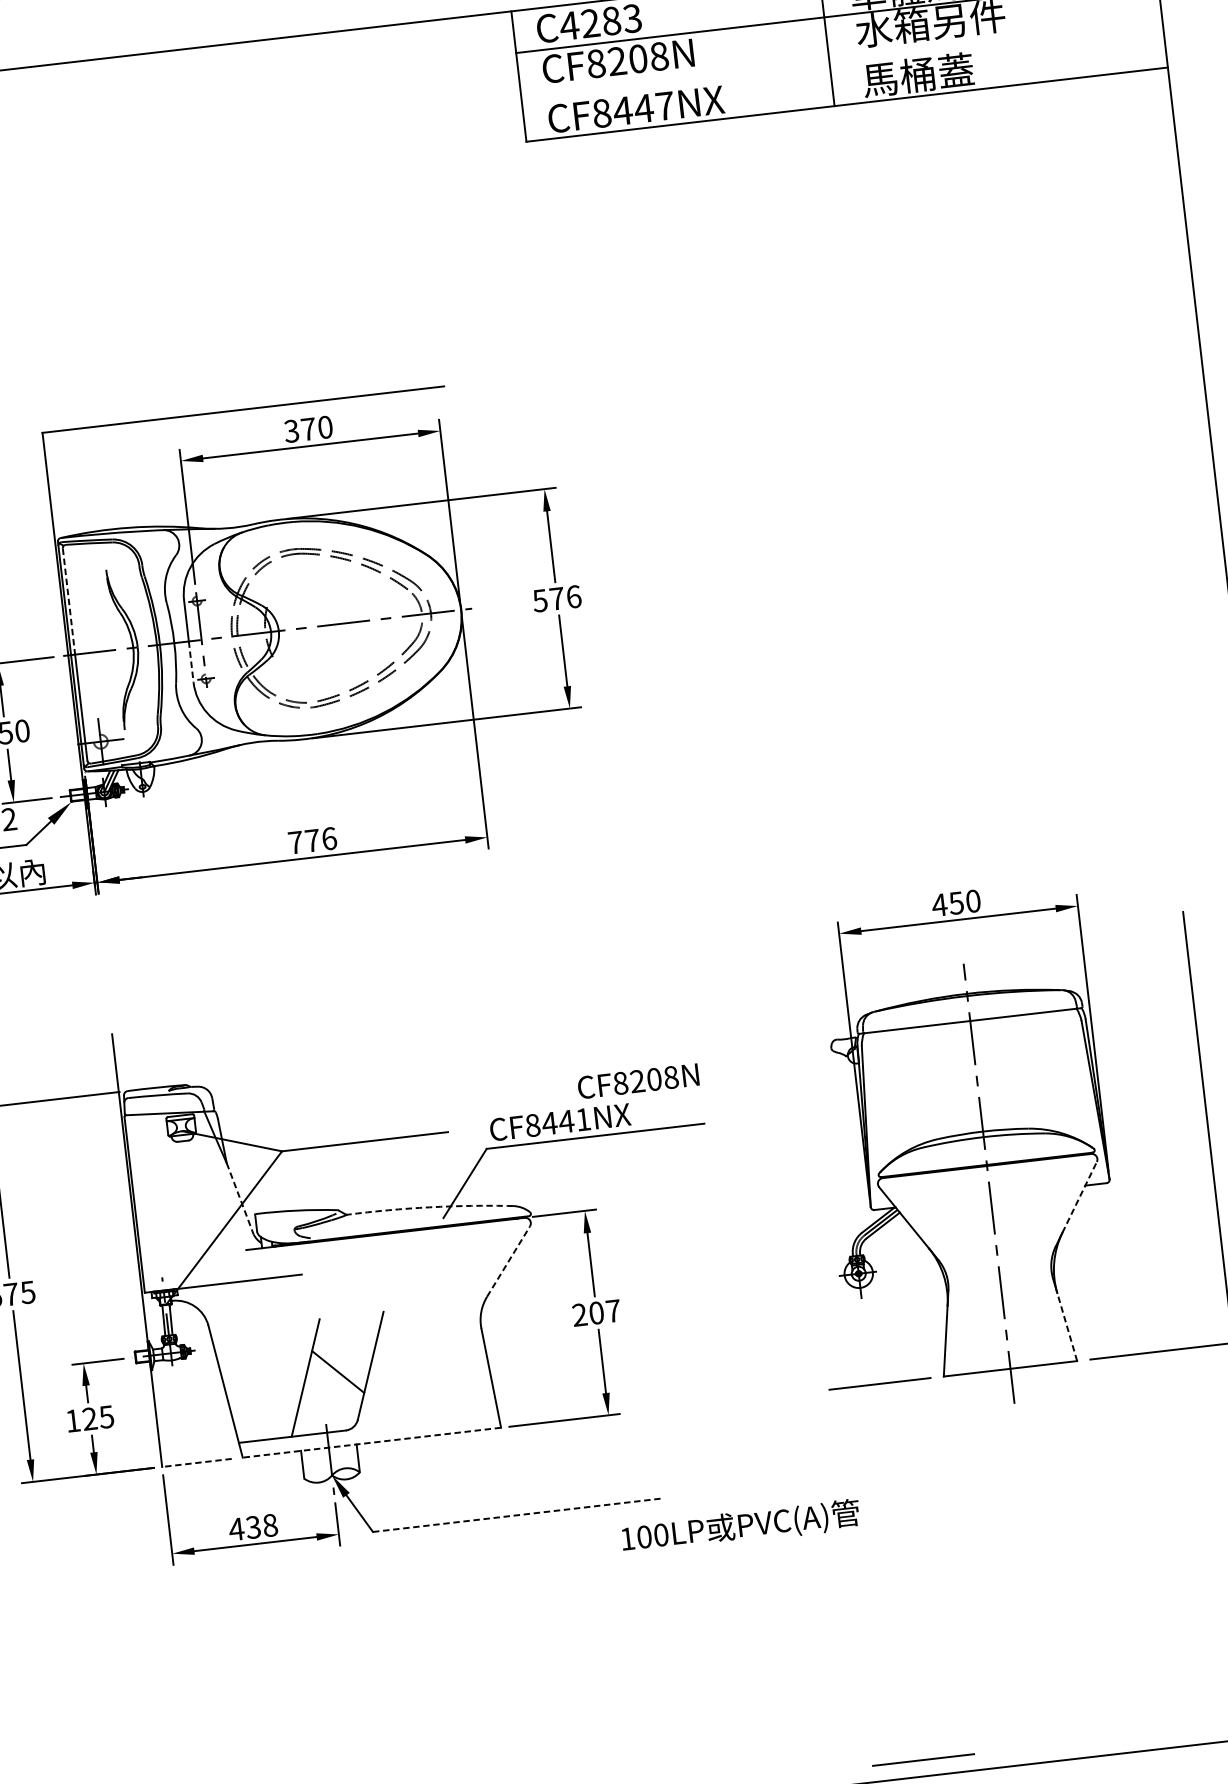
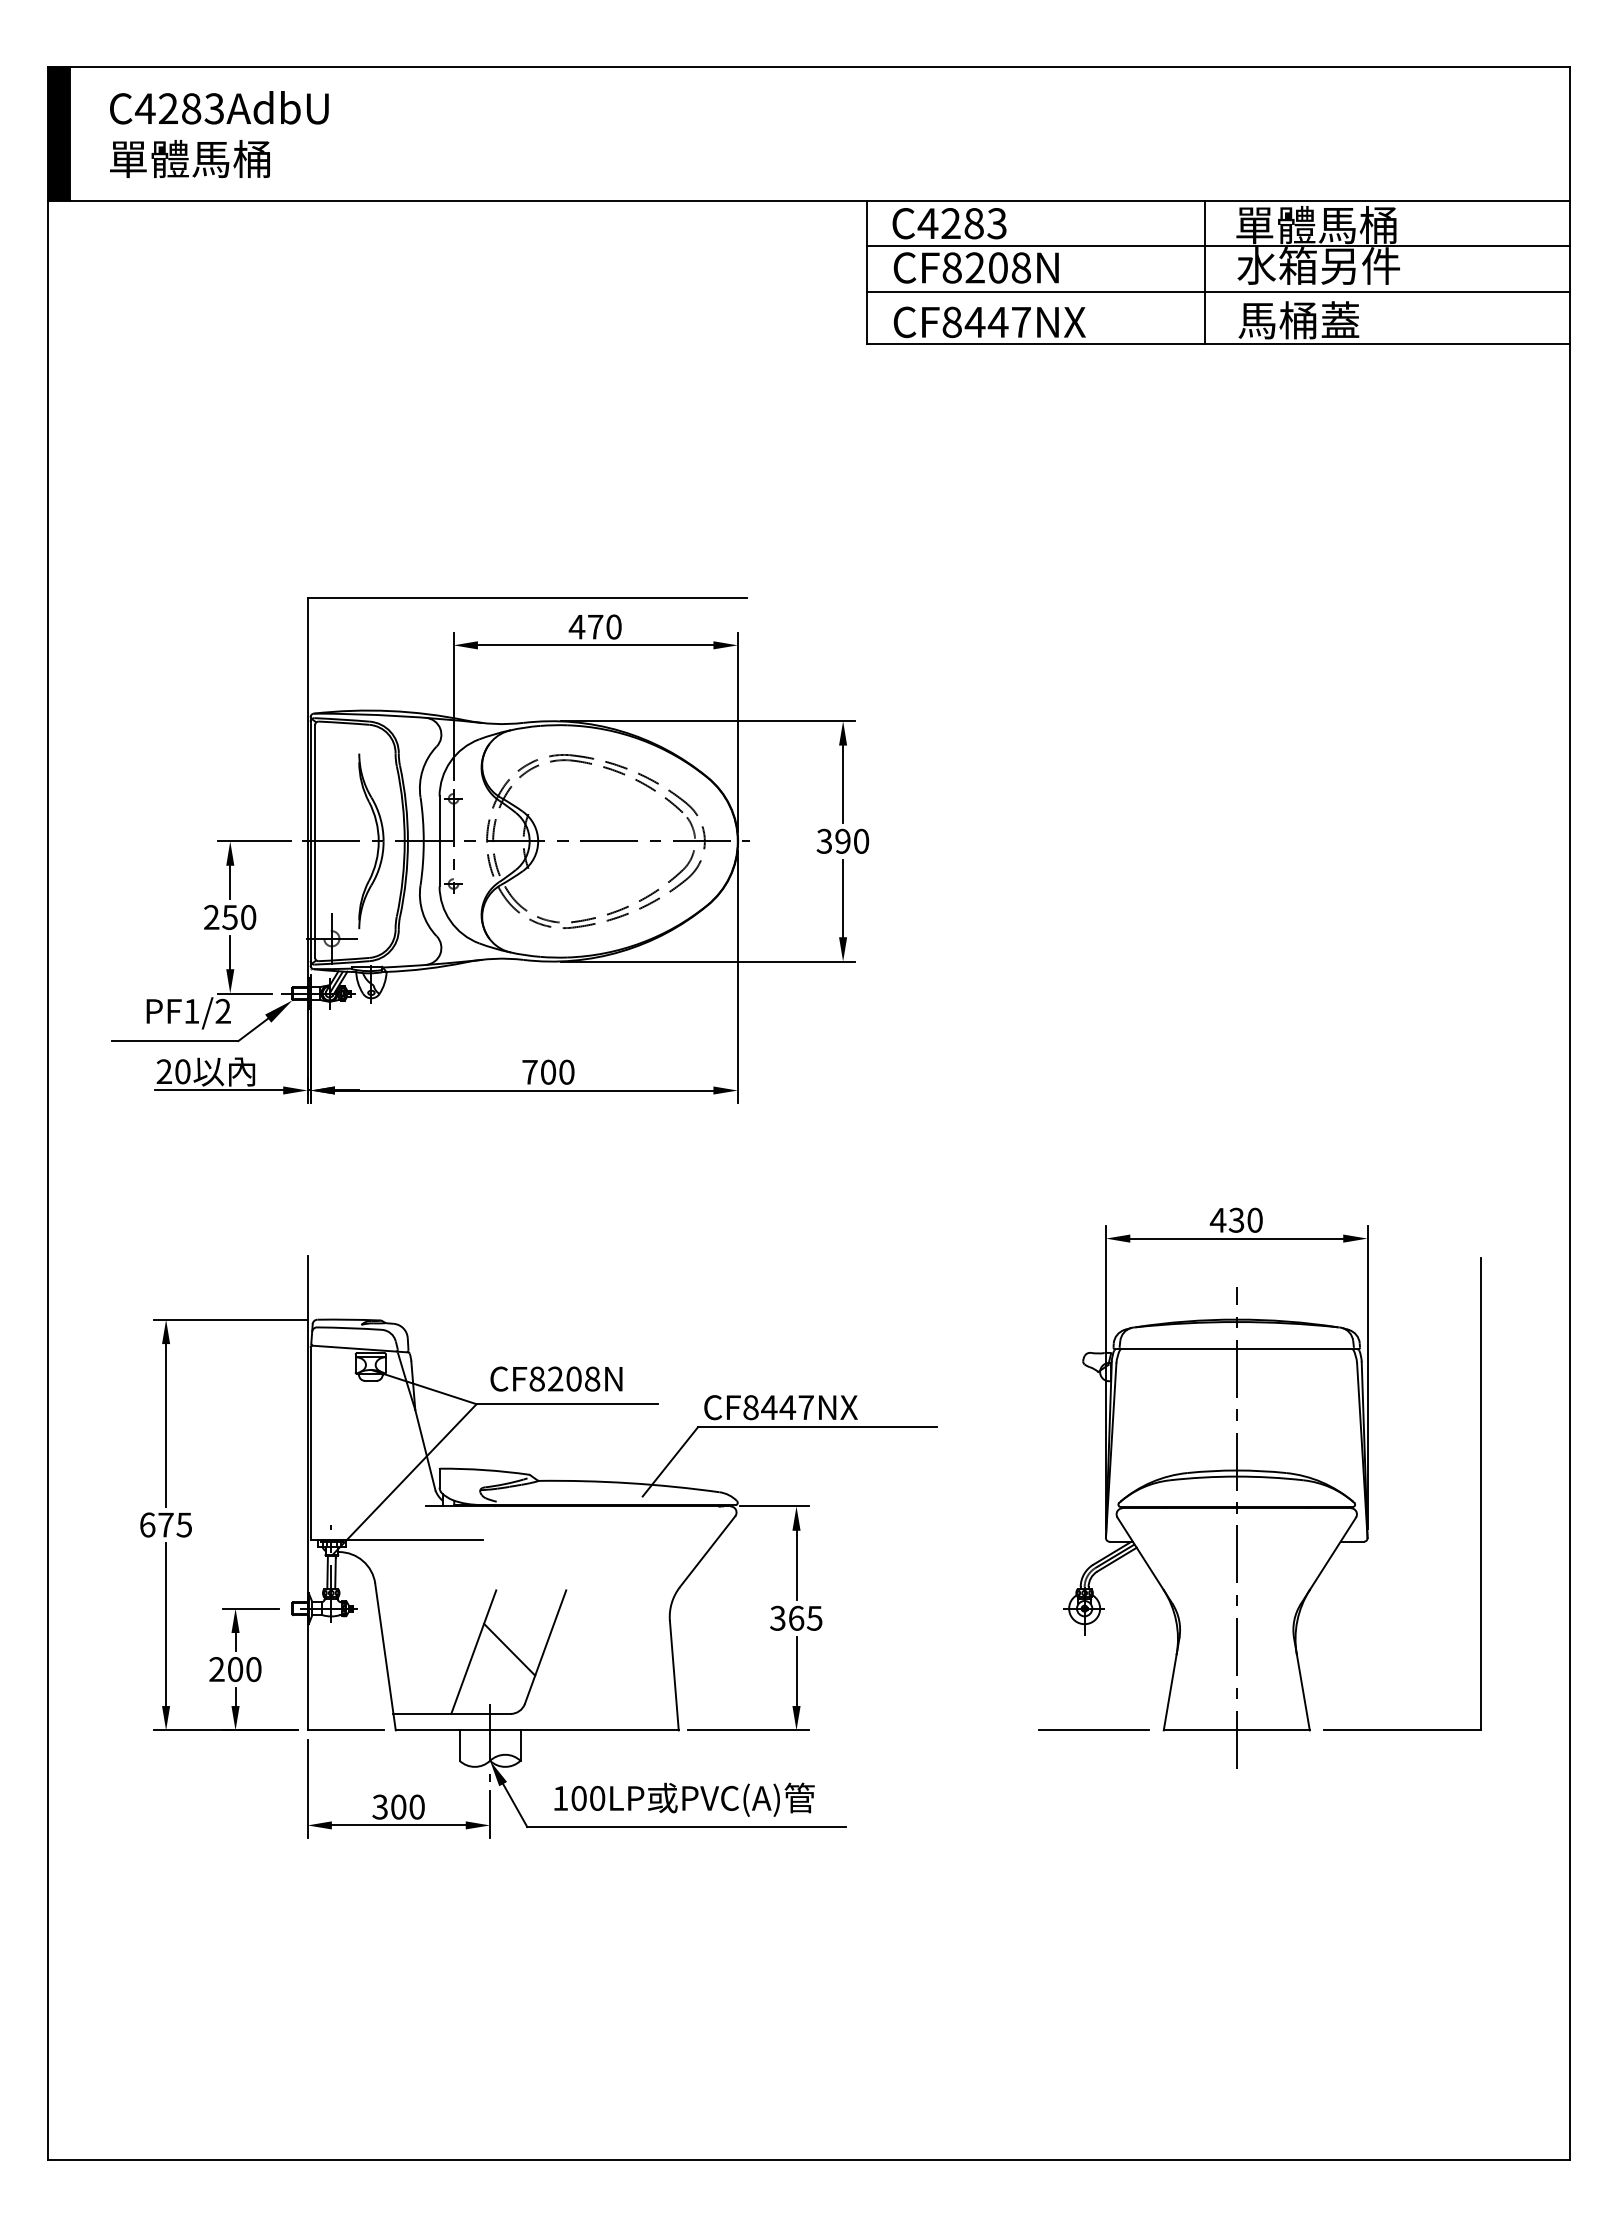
line: (841, 57) -> (1218, 291), added
text: (291, 430) -> (576, 626), 370 -> 470
text: (557, 597) -> (843, 840), 576 -> 390
line: (69, 601) -> (315, 783), dashed -> solid
line: (191, 662) -> (439, 864), dashed -> solid
text: (320, 839) -> (557, 1071), 776 -> 700
text: (956, 902) -> (1236, 1219), 450 -> 430
text: (638, 1080) -> (556, 1378), moved
text: (582, 1119) -> (805, 1407), CF8441NX -> CF8447NX
line: (1079, 1197) -> (1332, 1553), dashed -> solid
line: (240, 1199) -> (425, 1450), dashed -> solid
arc: (430, 1207) -> (629, 1483), dashed -> solid
line: (508, 1261) -> (707, 1551), dashed -> solid
text: (596, 1312) -> (796, 1617), 207 -> 365
line: (1067, 1327) -> (1303, 1692), dashed -> solid
text: (89, 1418) -> (235, 1669), 125 -> 200
line: (371, 1442) -> (536, 1730), dashed -> solid
line: (196, 1463) -> (345, 1730), dashed -> solid
line: (519, 1515) -> (687, 1827), dashed -> solid
text: (252, 1526) -> (397, 1806), 438 -> 300
text: (740, 1526) -> (684, 1799), moved
line: (923, 1759) -> (1093, 2141), removed

